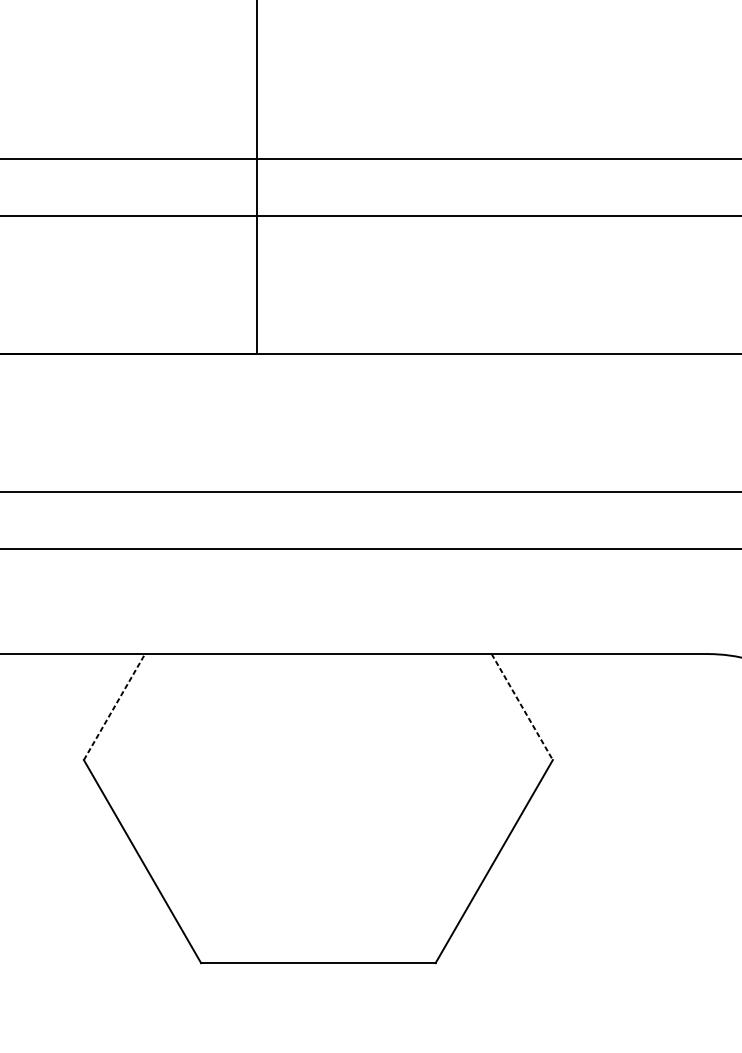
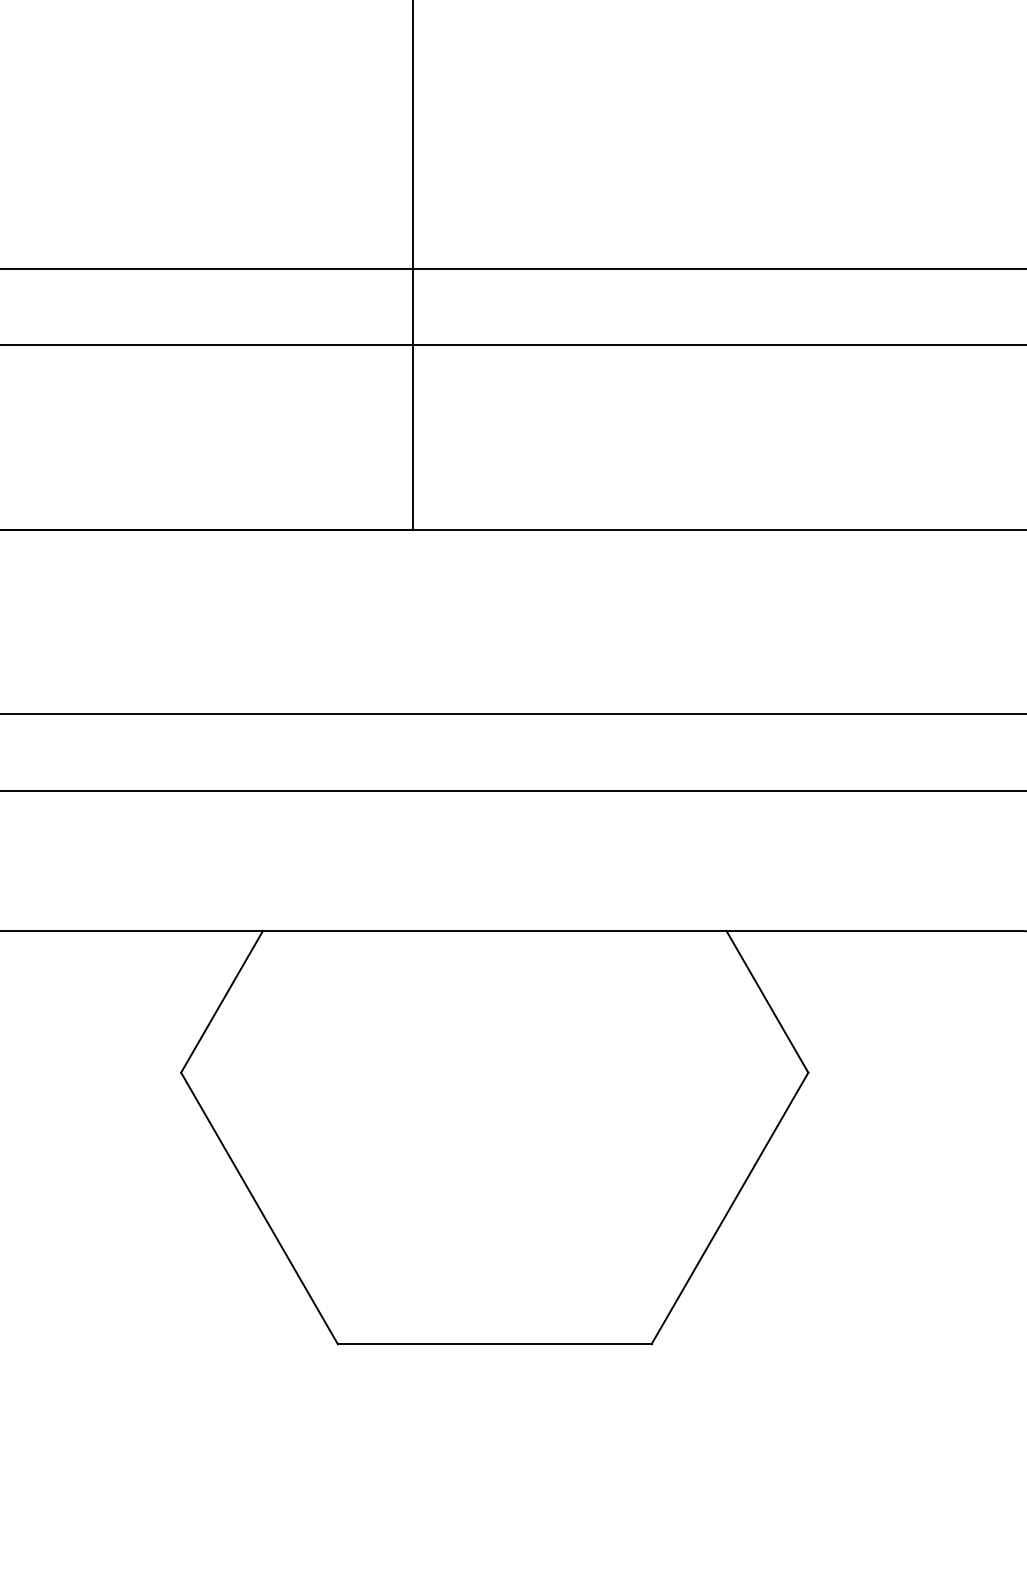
line: (114, 706) -> (222, 1001), dashed -> solid
line: (522, 706) -> (767, 1001), dashed -> solid

